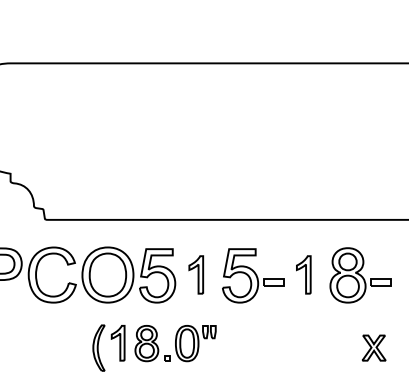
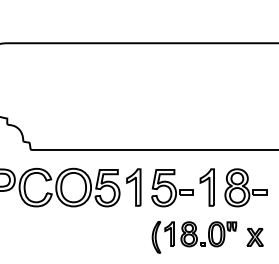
part: (195, 274) -> (133, 187), size x1.43
part: (302, 274) -> (206, 187), size x1.43
part: (154, 348) -> (194, 237), moved

